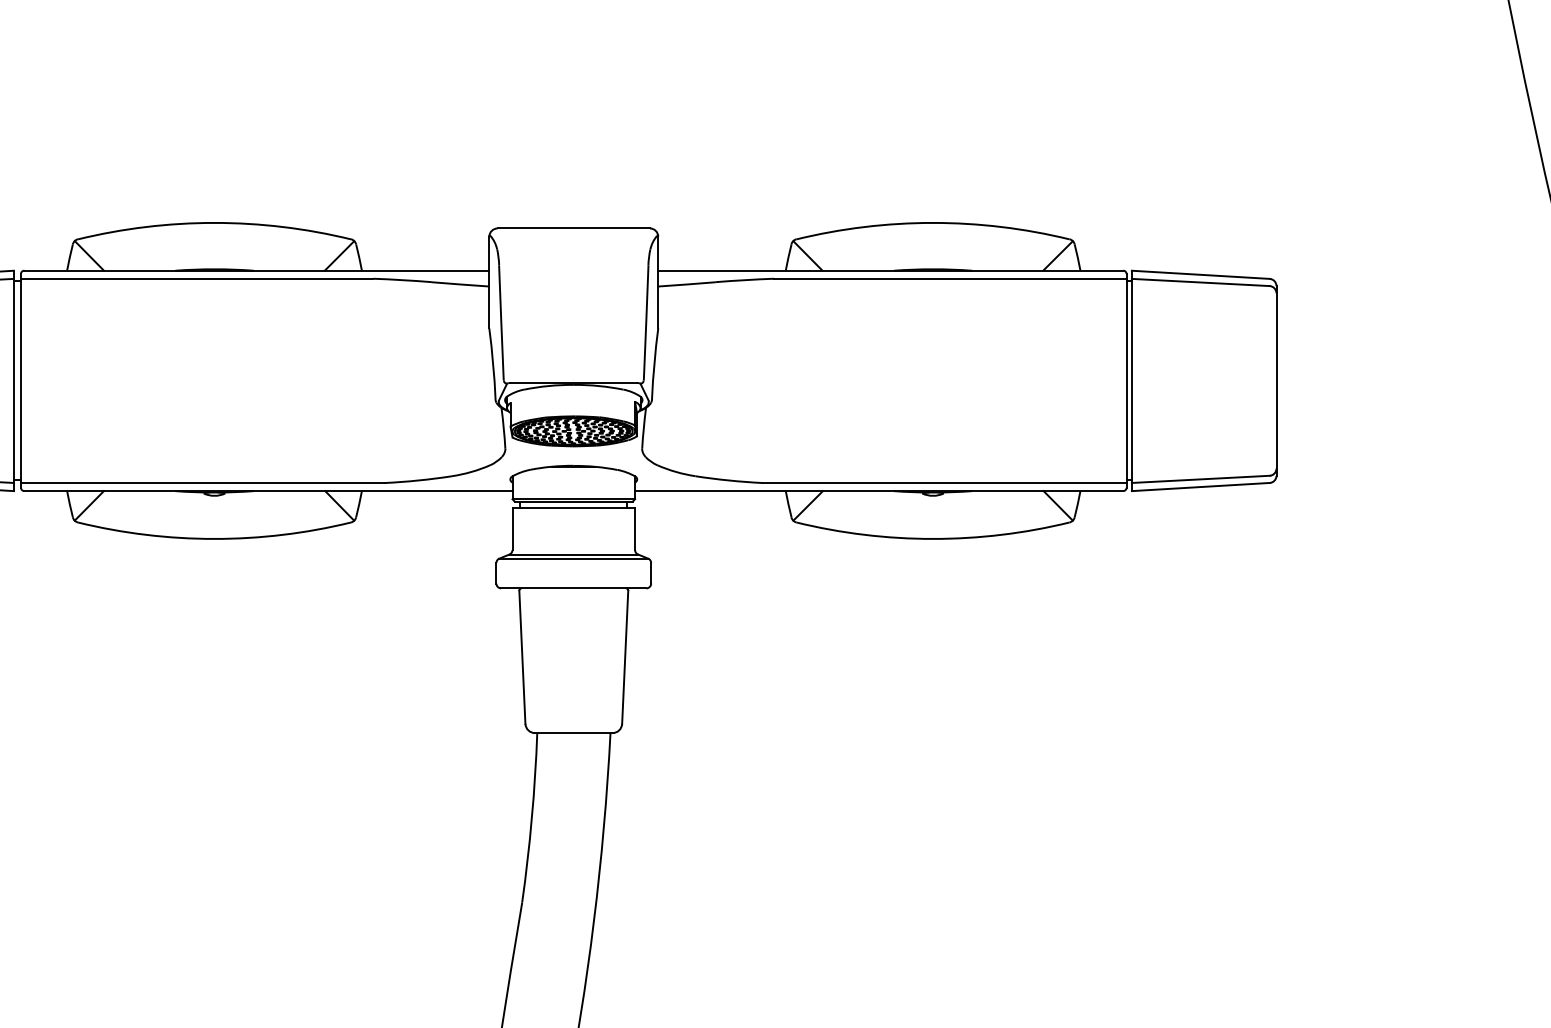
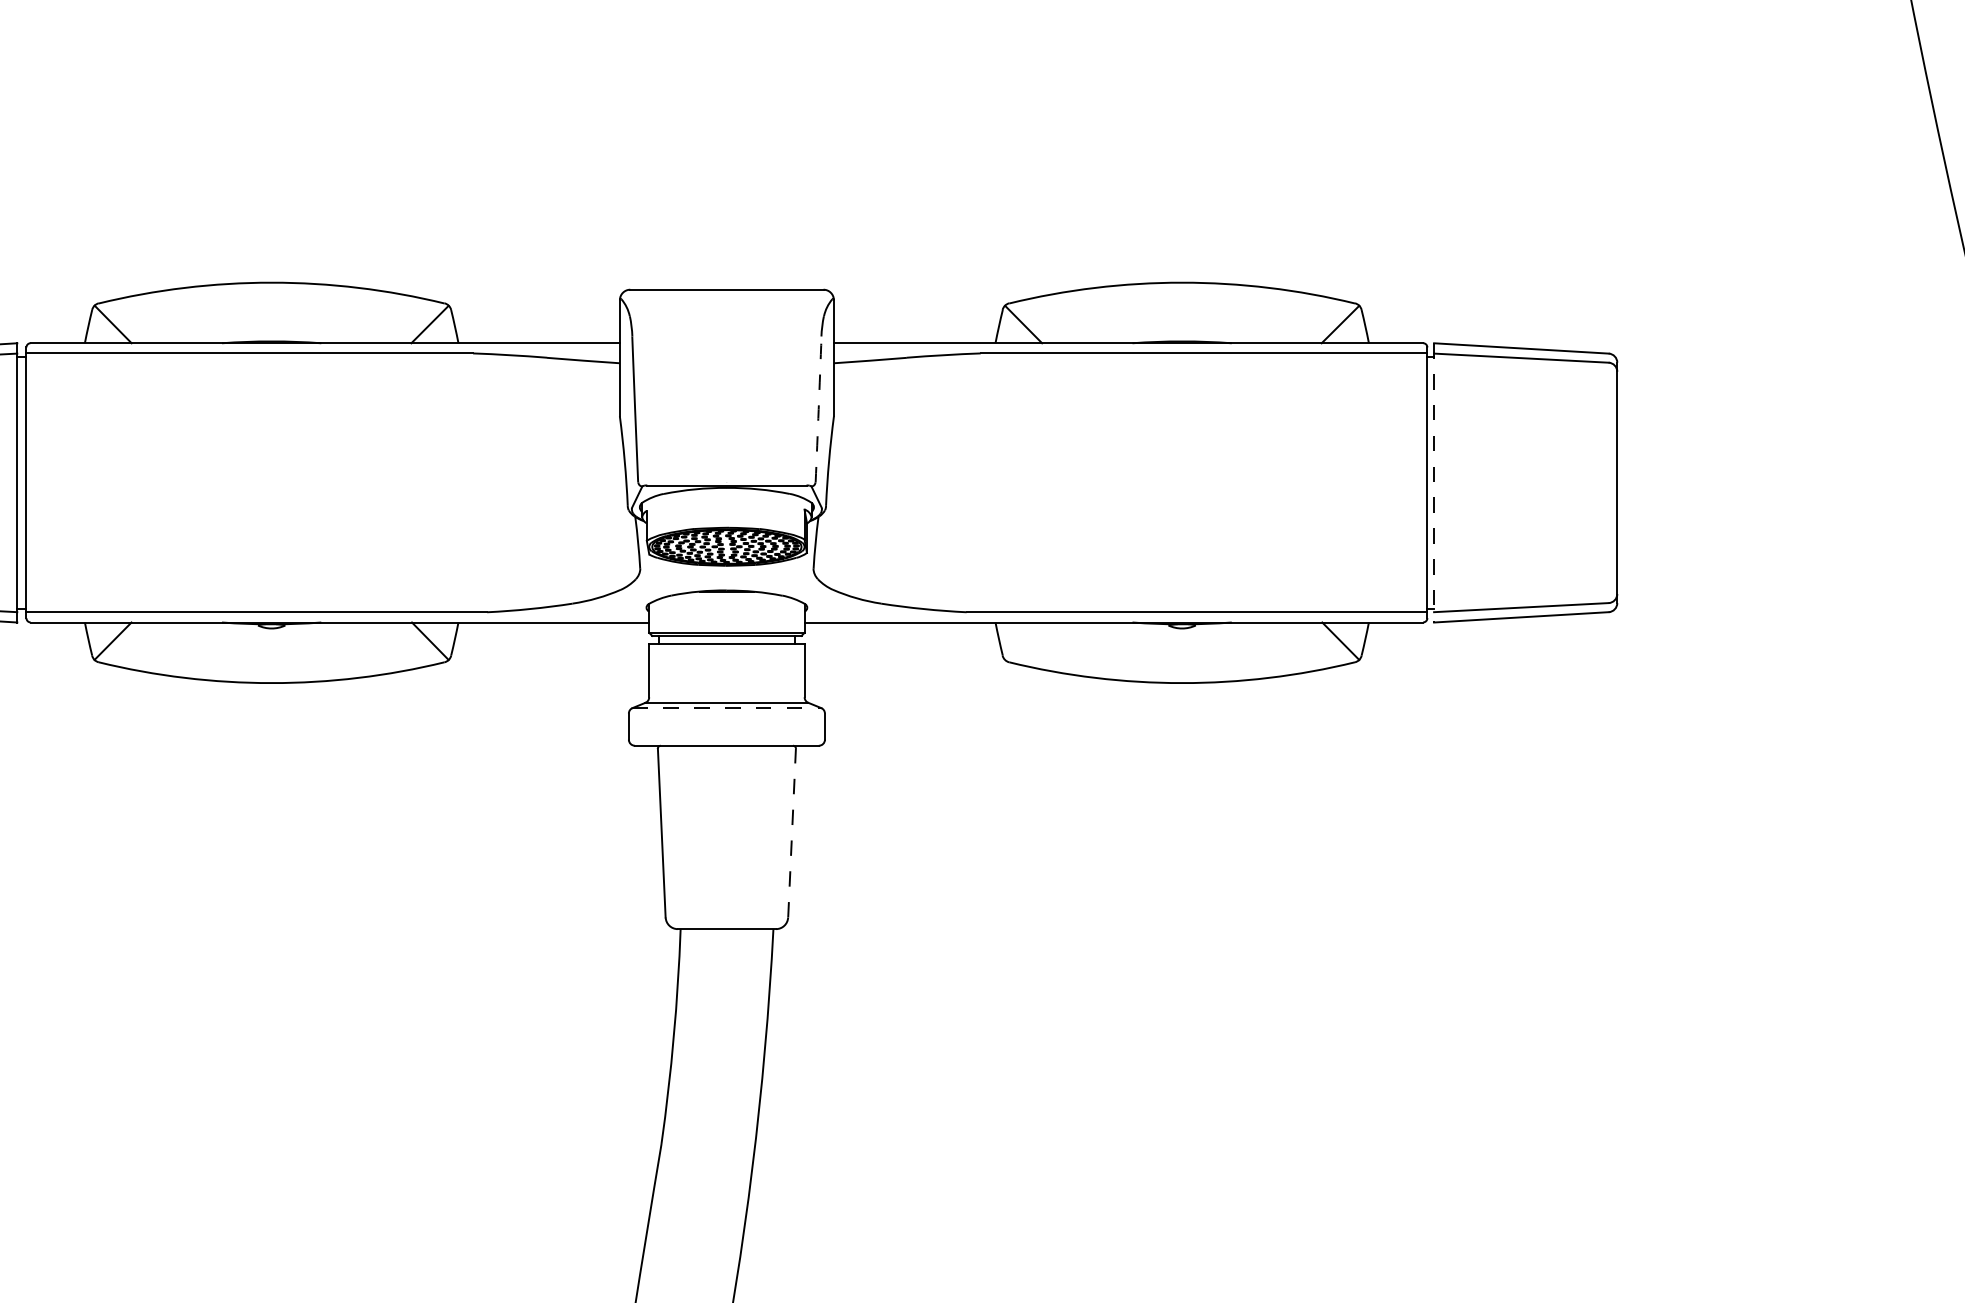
arc: (646, 323) -> (818, 409), solid -> dashed
line: (1132, 380) -> (1434, 482), solid -> dashed
line: (807, 505) -> (1023, 640), removed
line: (574, 558) -> (727, 708), solid -> dashed
line: (625, 656) -> (792, 832), solid -> dashed

